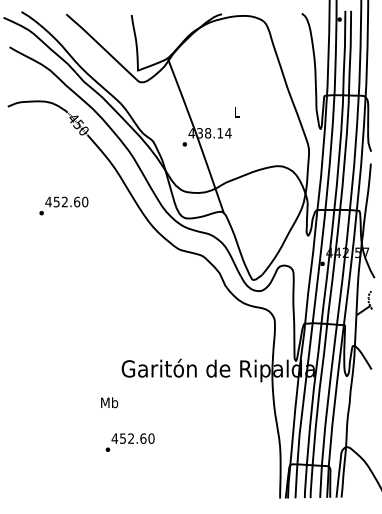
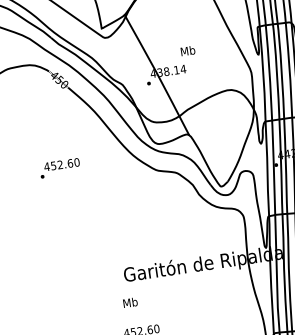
text: (236, 111) -> (187, 50), L -> Mb
text: (63, 205) -> (59, 167), moved
text: (109, 402) -> (130, 302), moved

